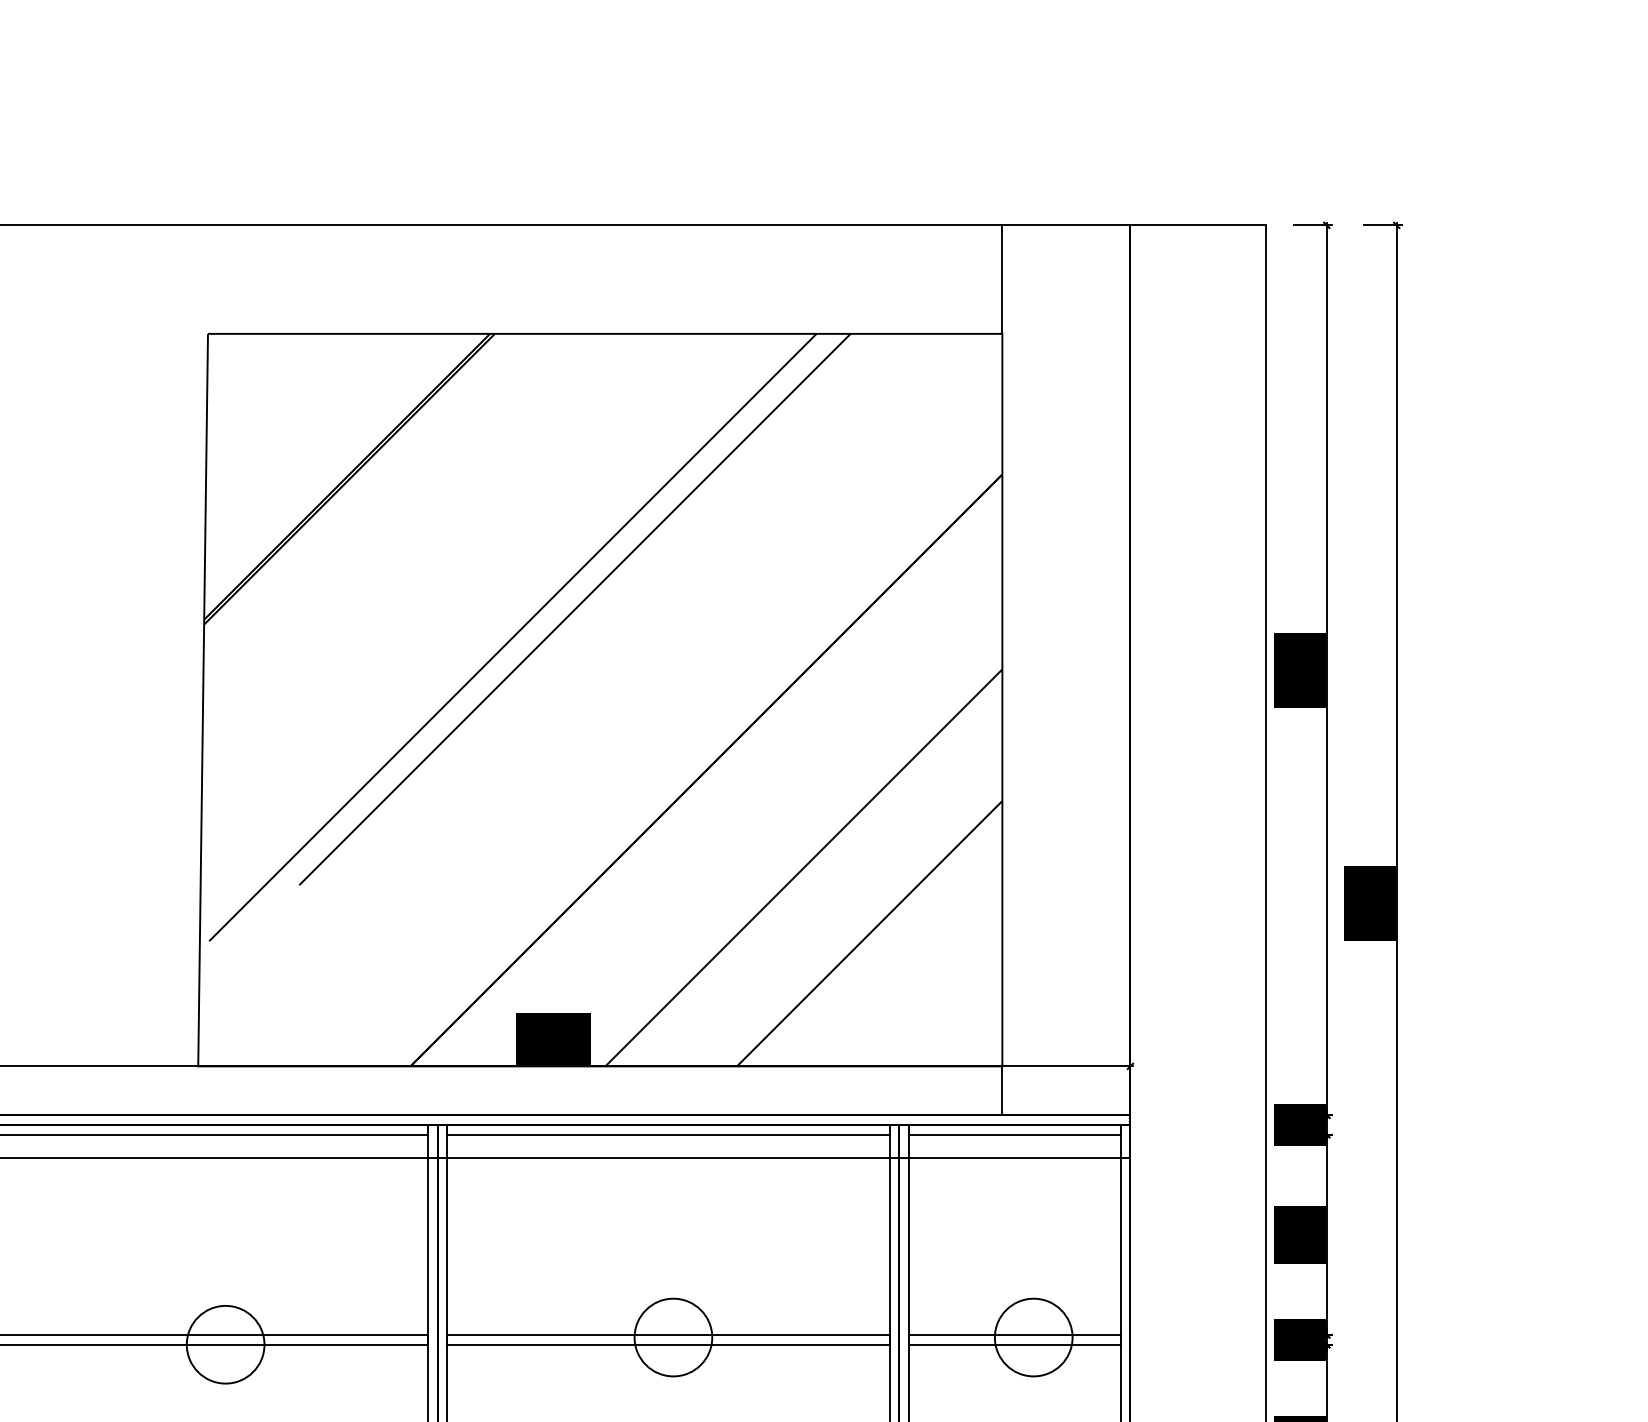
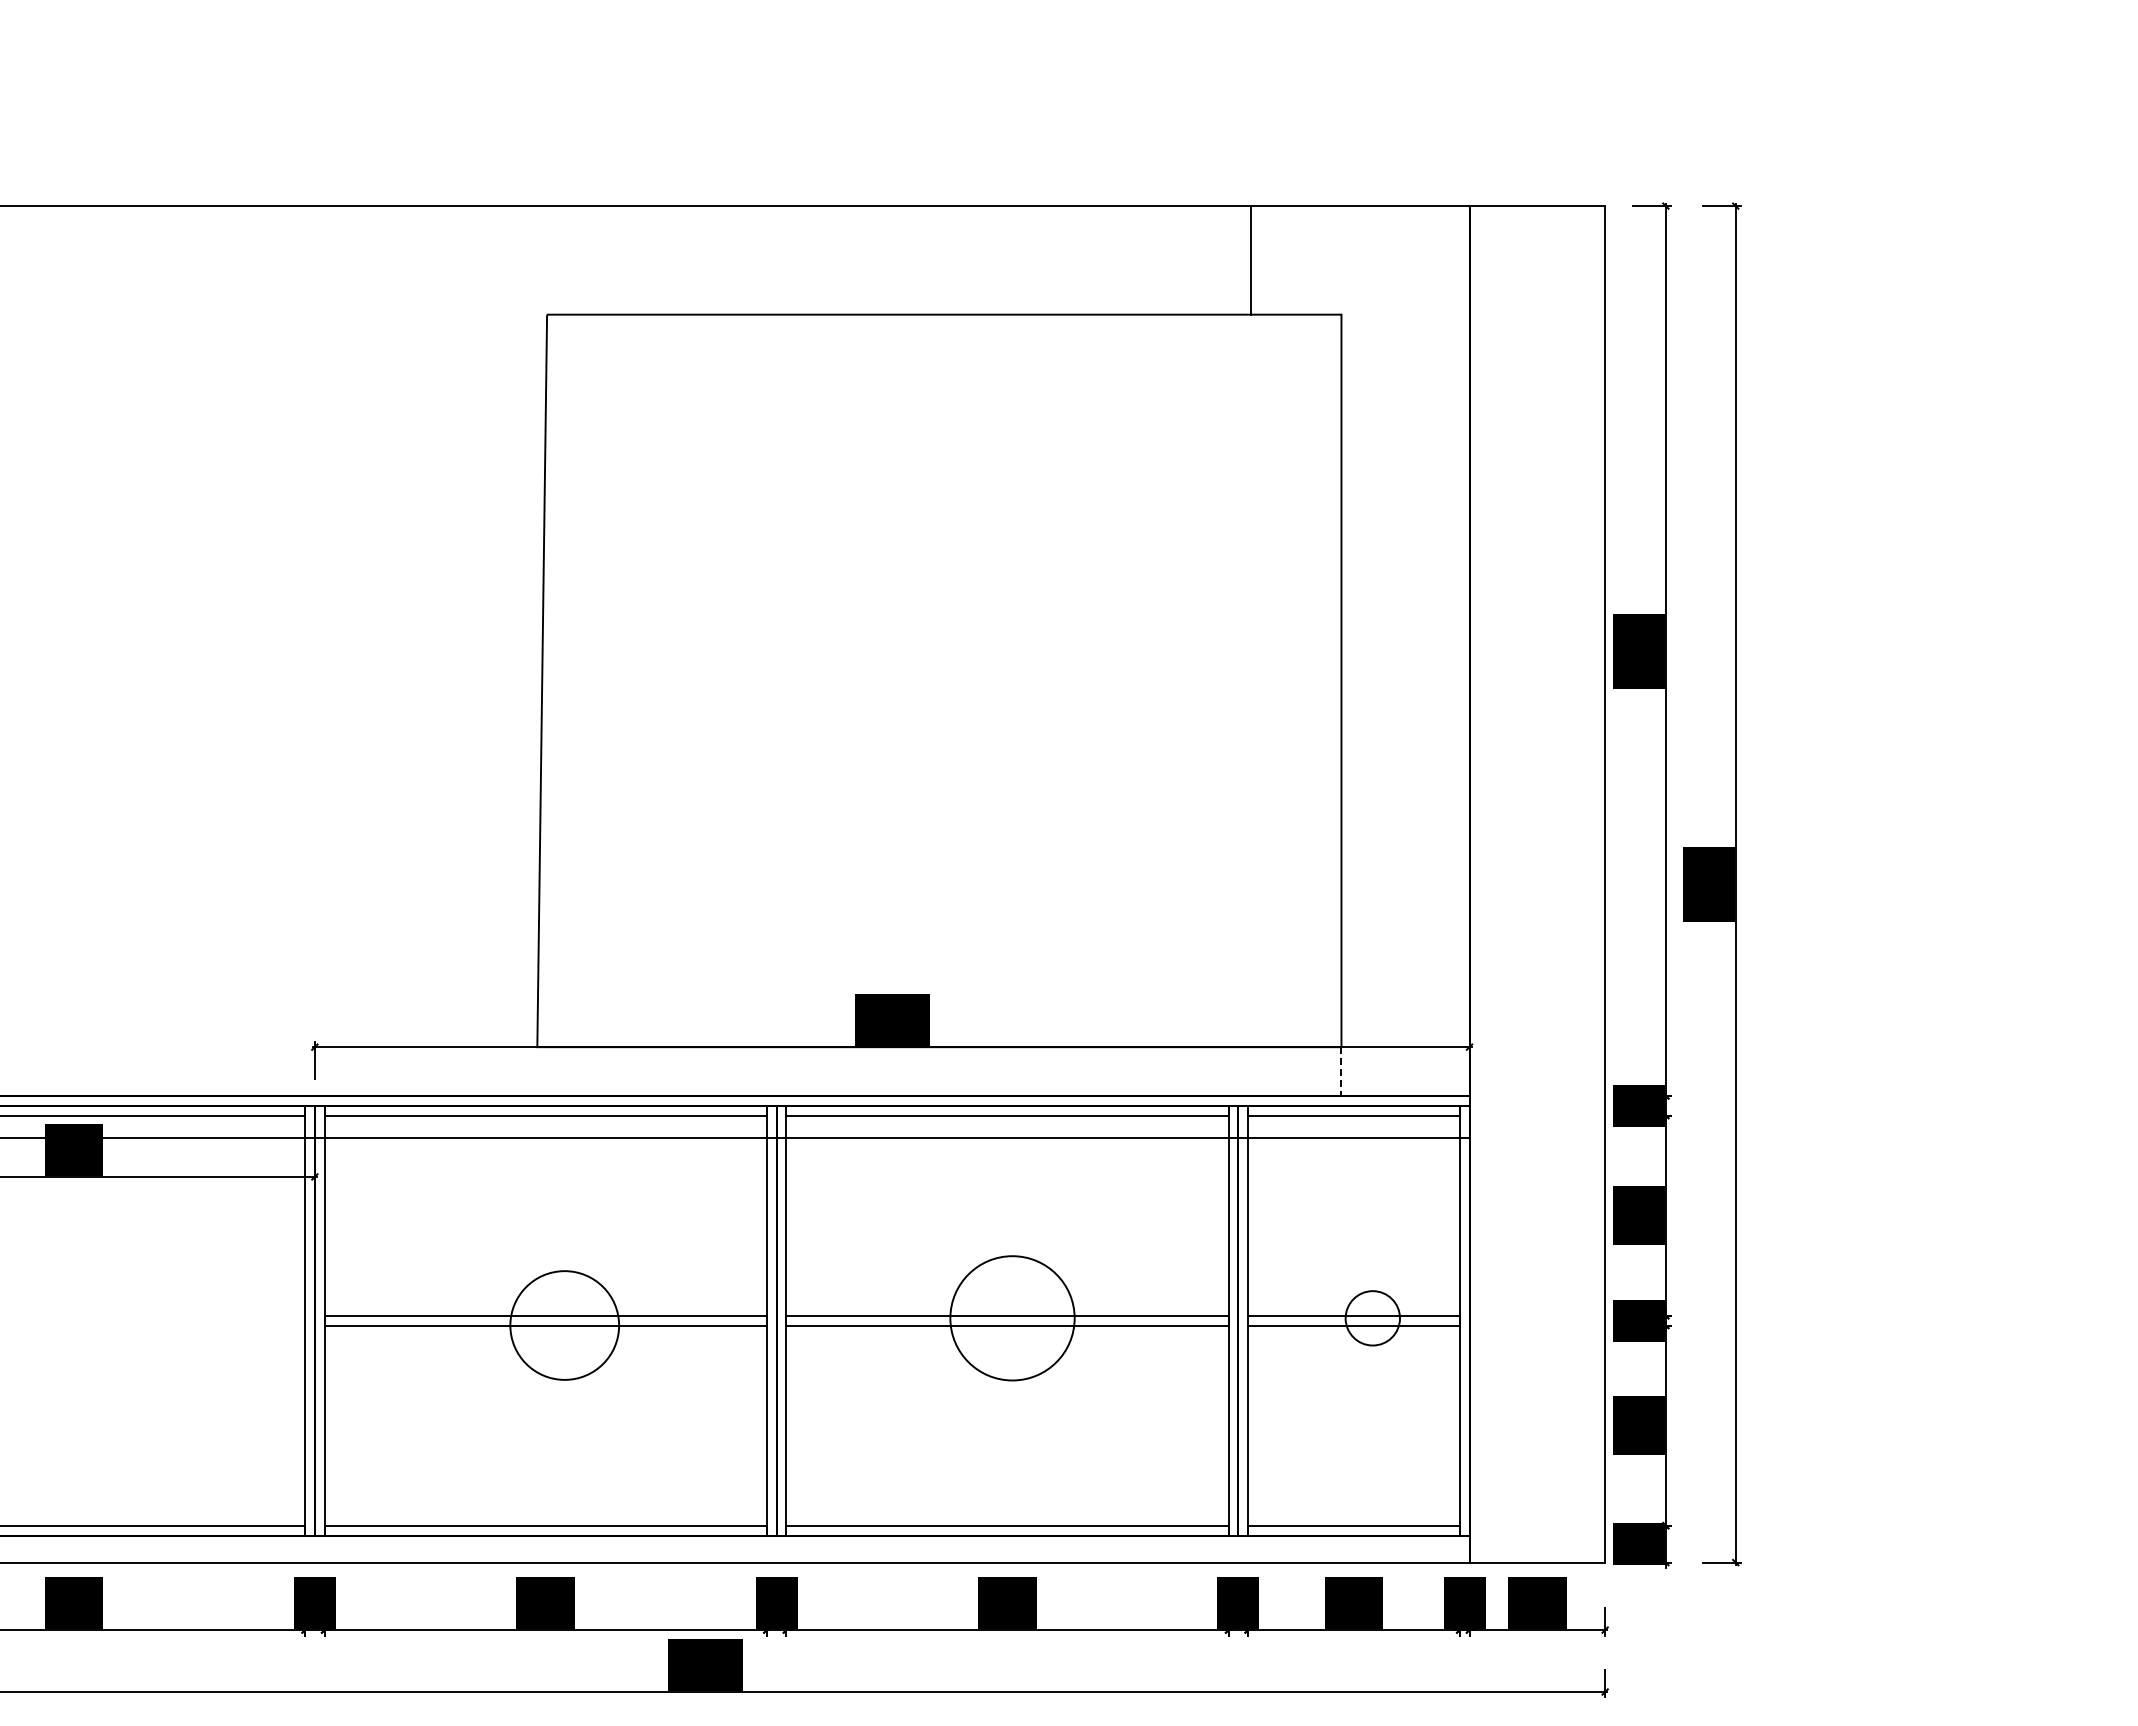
line: (1002, 279) -> (1251, 260), moved
hatch: (603, 699) -> (942, 680), removed
line: (1002, 1091) -> (1341, 1072), solid -> dashed
circle: (673, 1337) -> (1012, 1318), size x1.6
circle: (1033, 1337) -> (1372, 1318), size x0.7
circle: (225, 1344) -> (564, 1325), size x1.4

